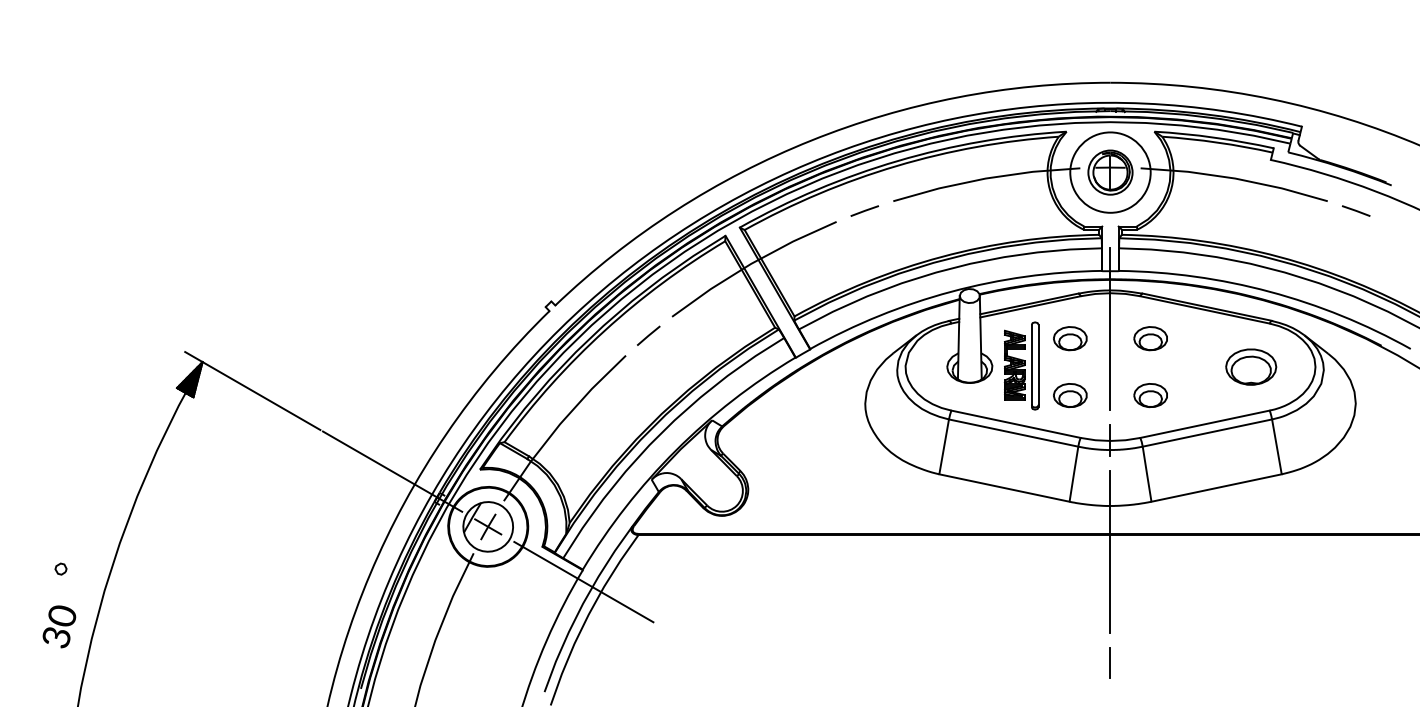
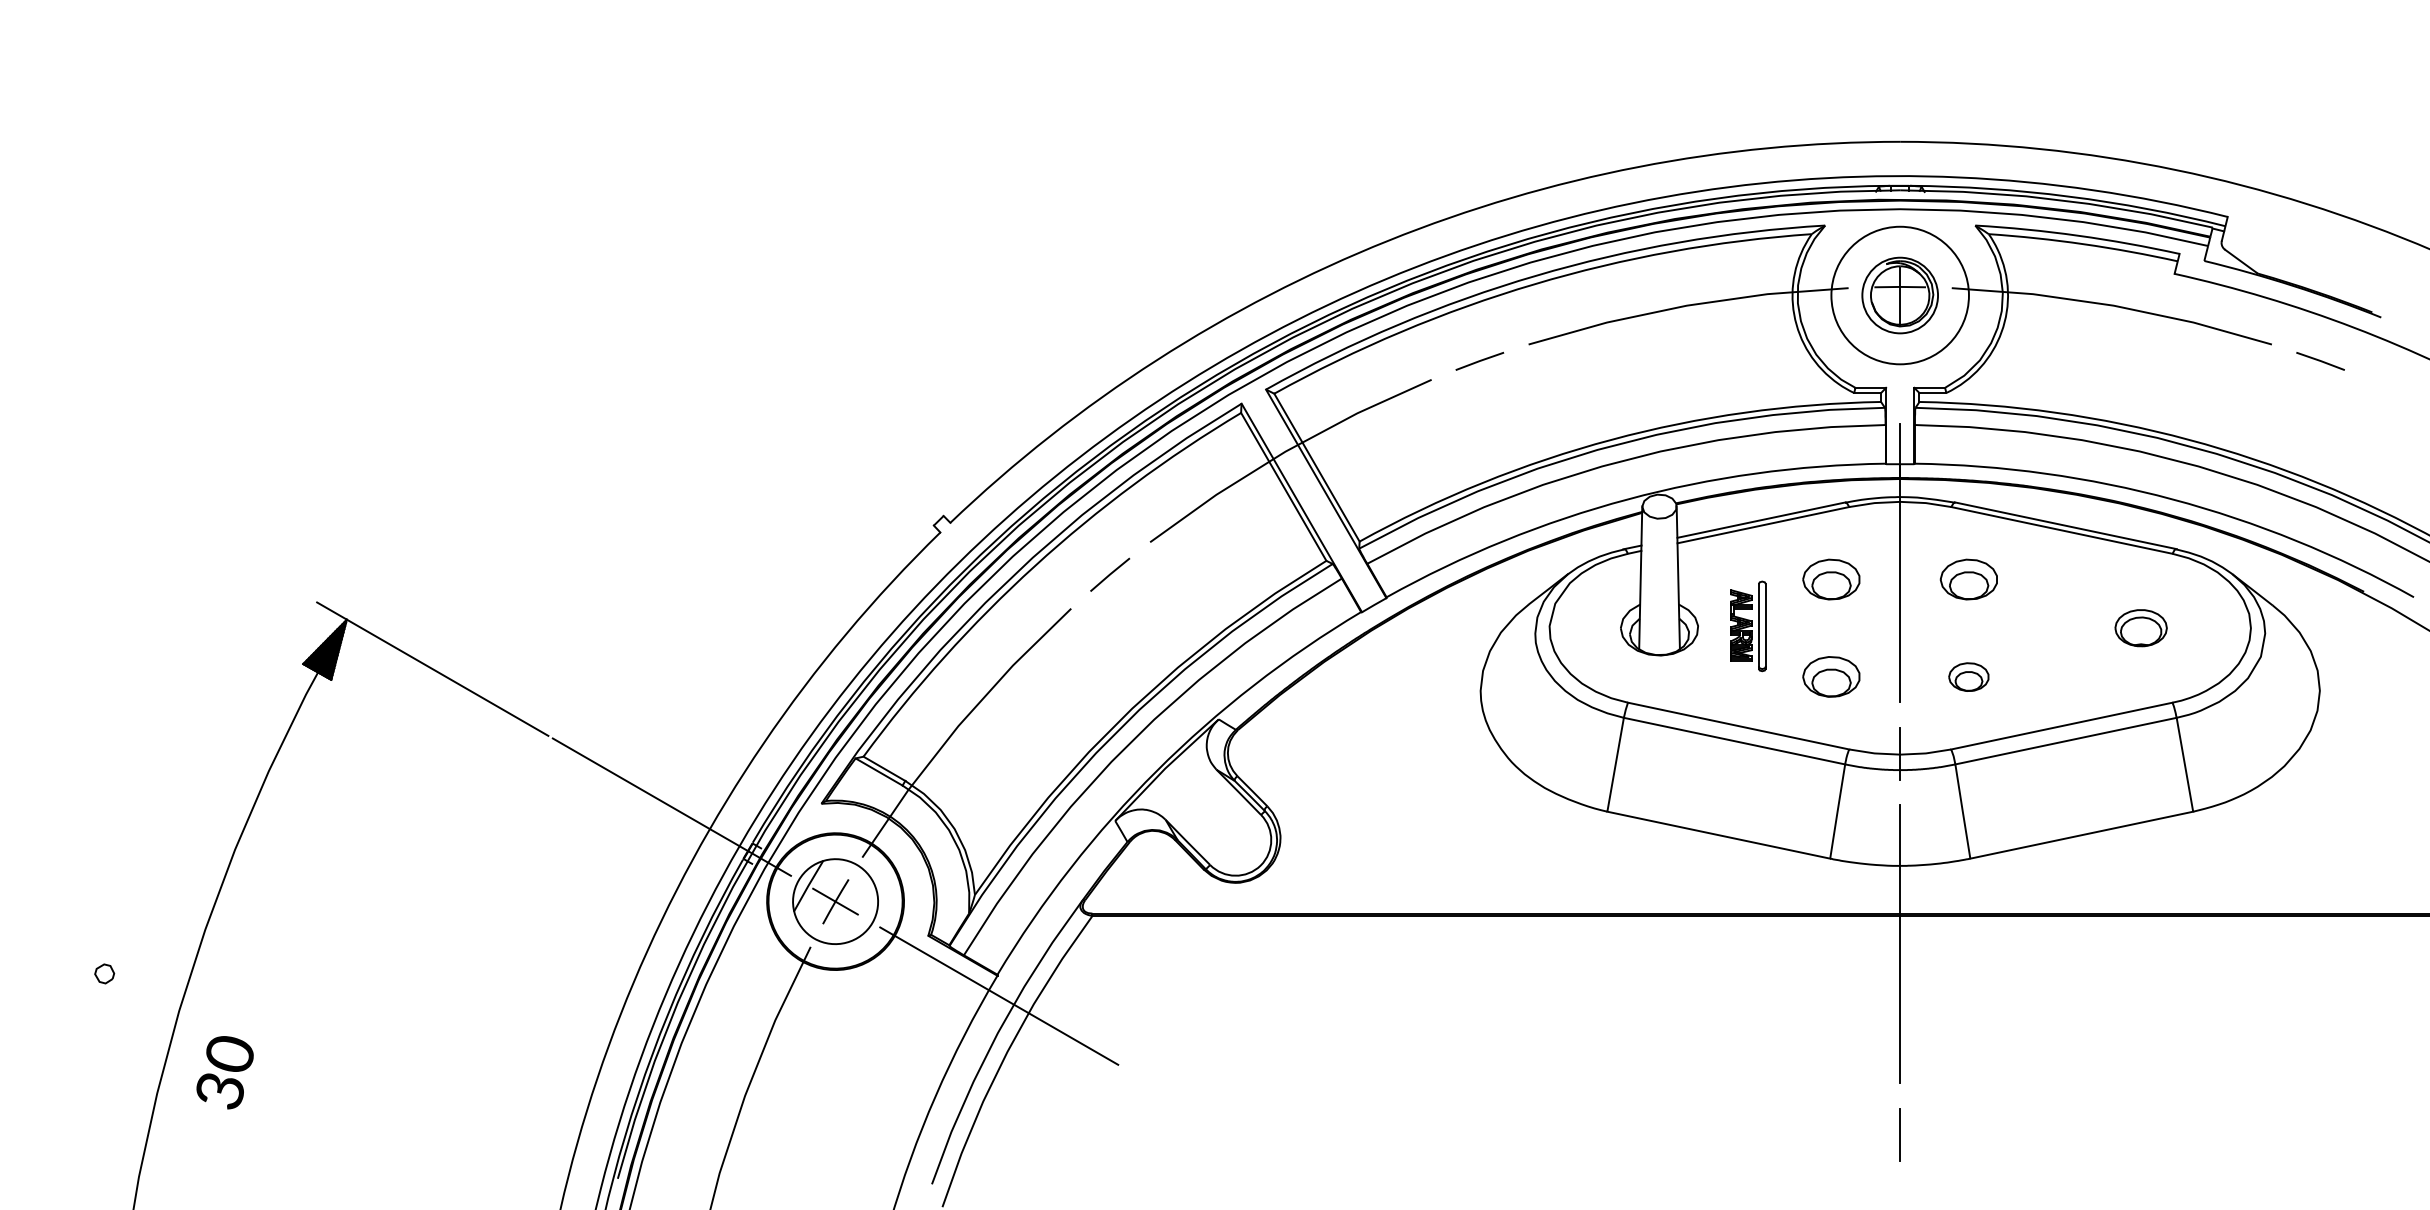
part: (1021, 365) -> (1747, 625), size x0.6
part: (1251, 366) -> (2141, 627), size x0.6
part: (1150, 395) -> (1968, 676), size x0.7
text: (59, 626) -> (225, 1072), moved

